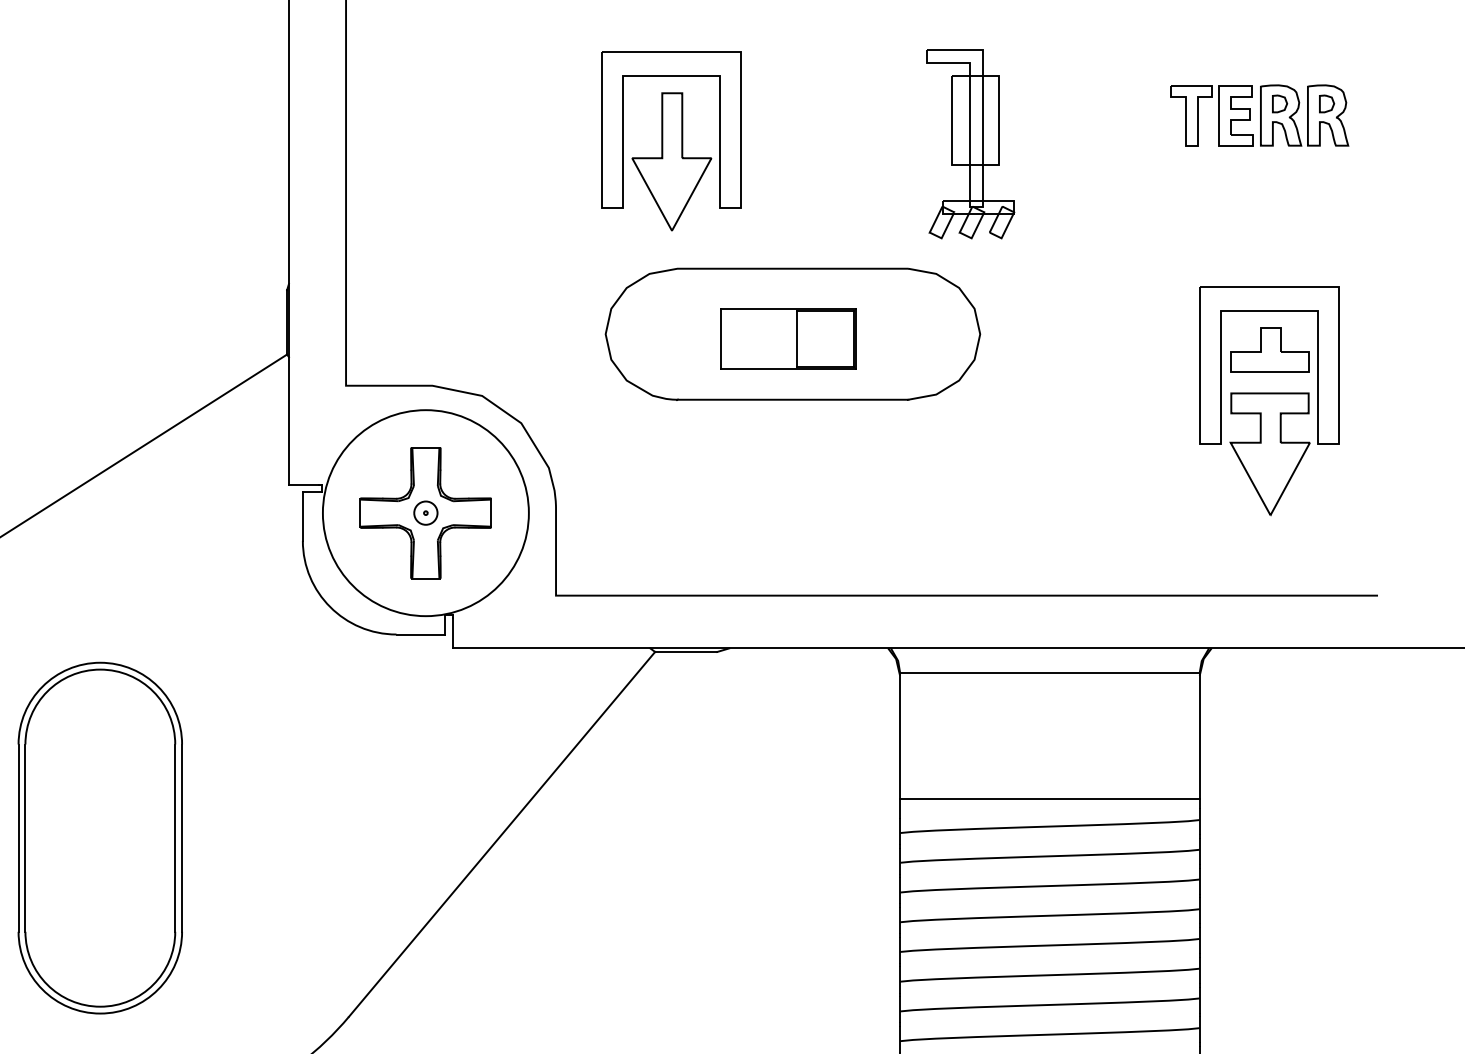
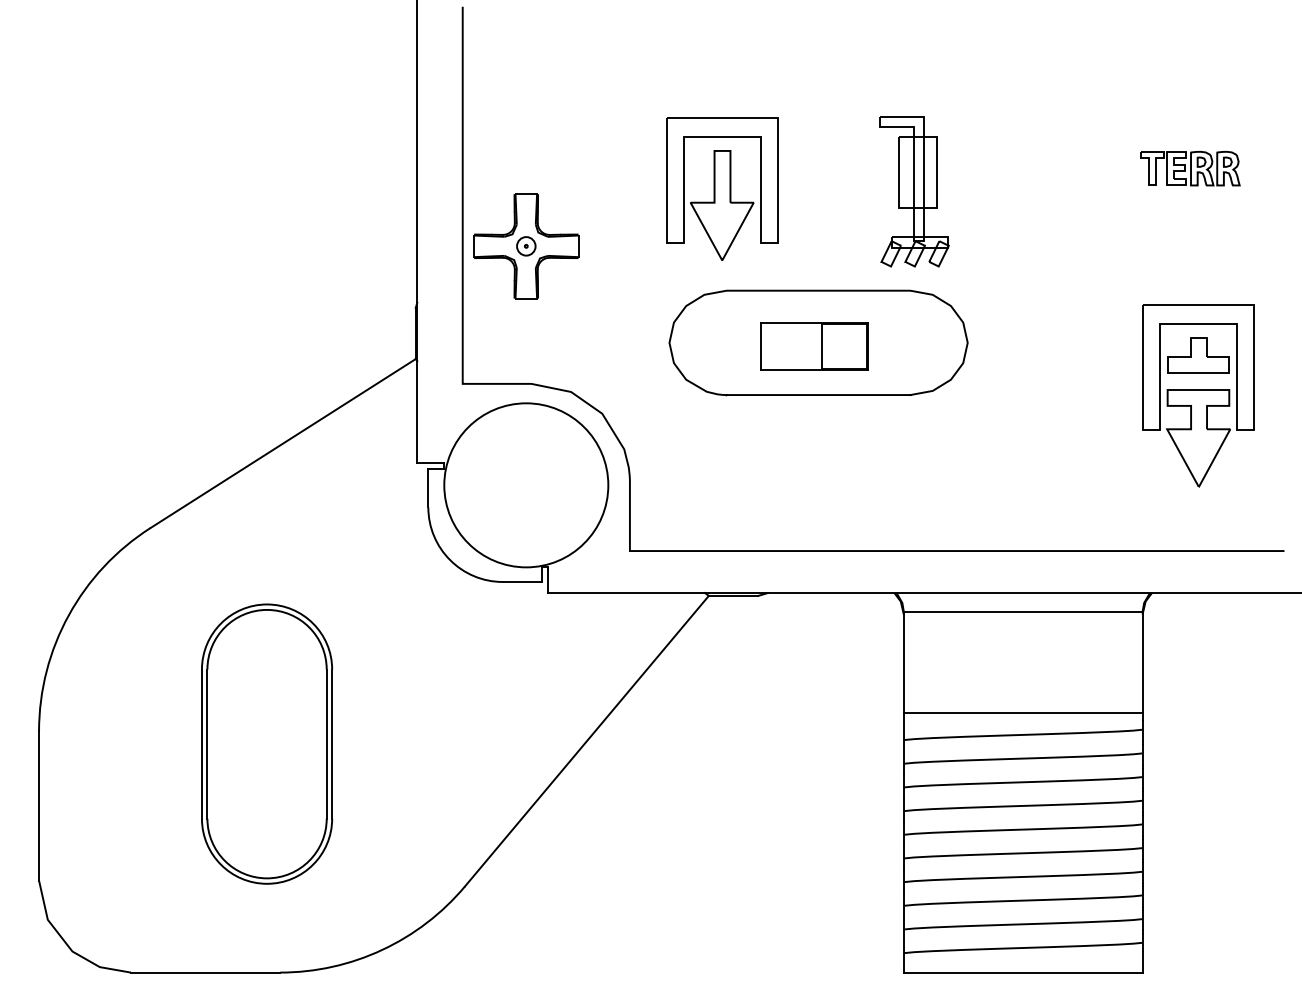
part: (1259, 115) -> (1190, 168), size x0.7
part: (971, 144) -> (914, 191), moved
part: (426, 513) -> (526, 246), moved

